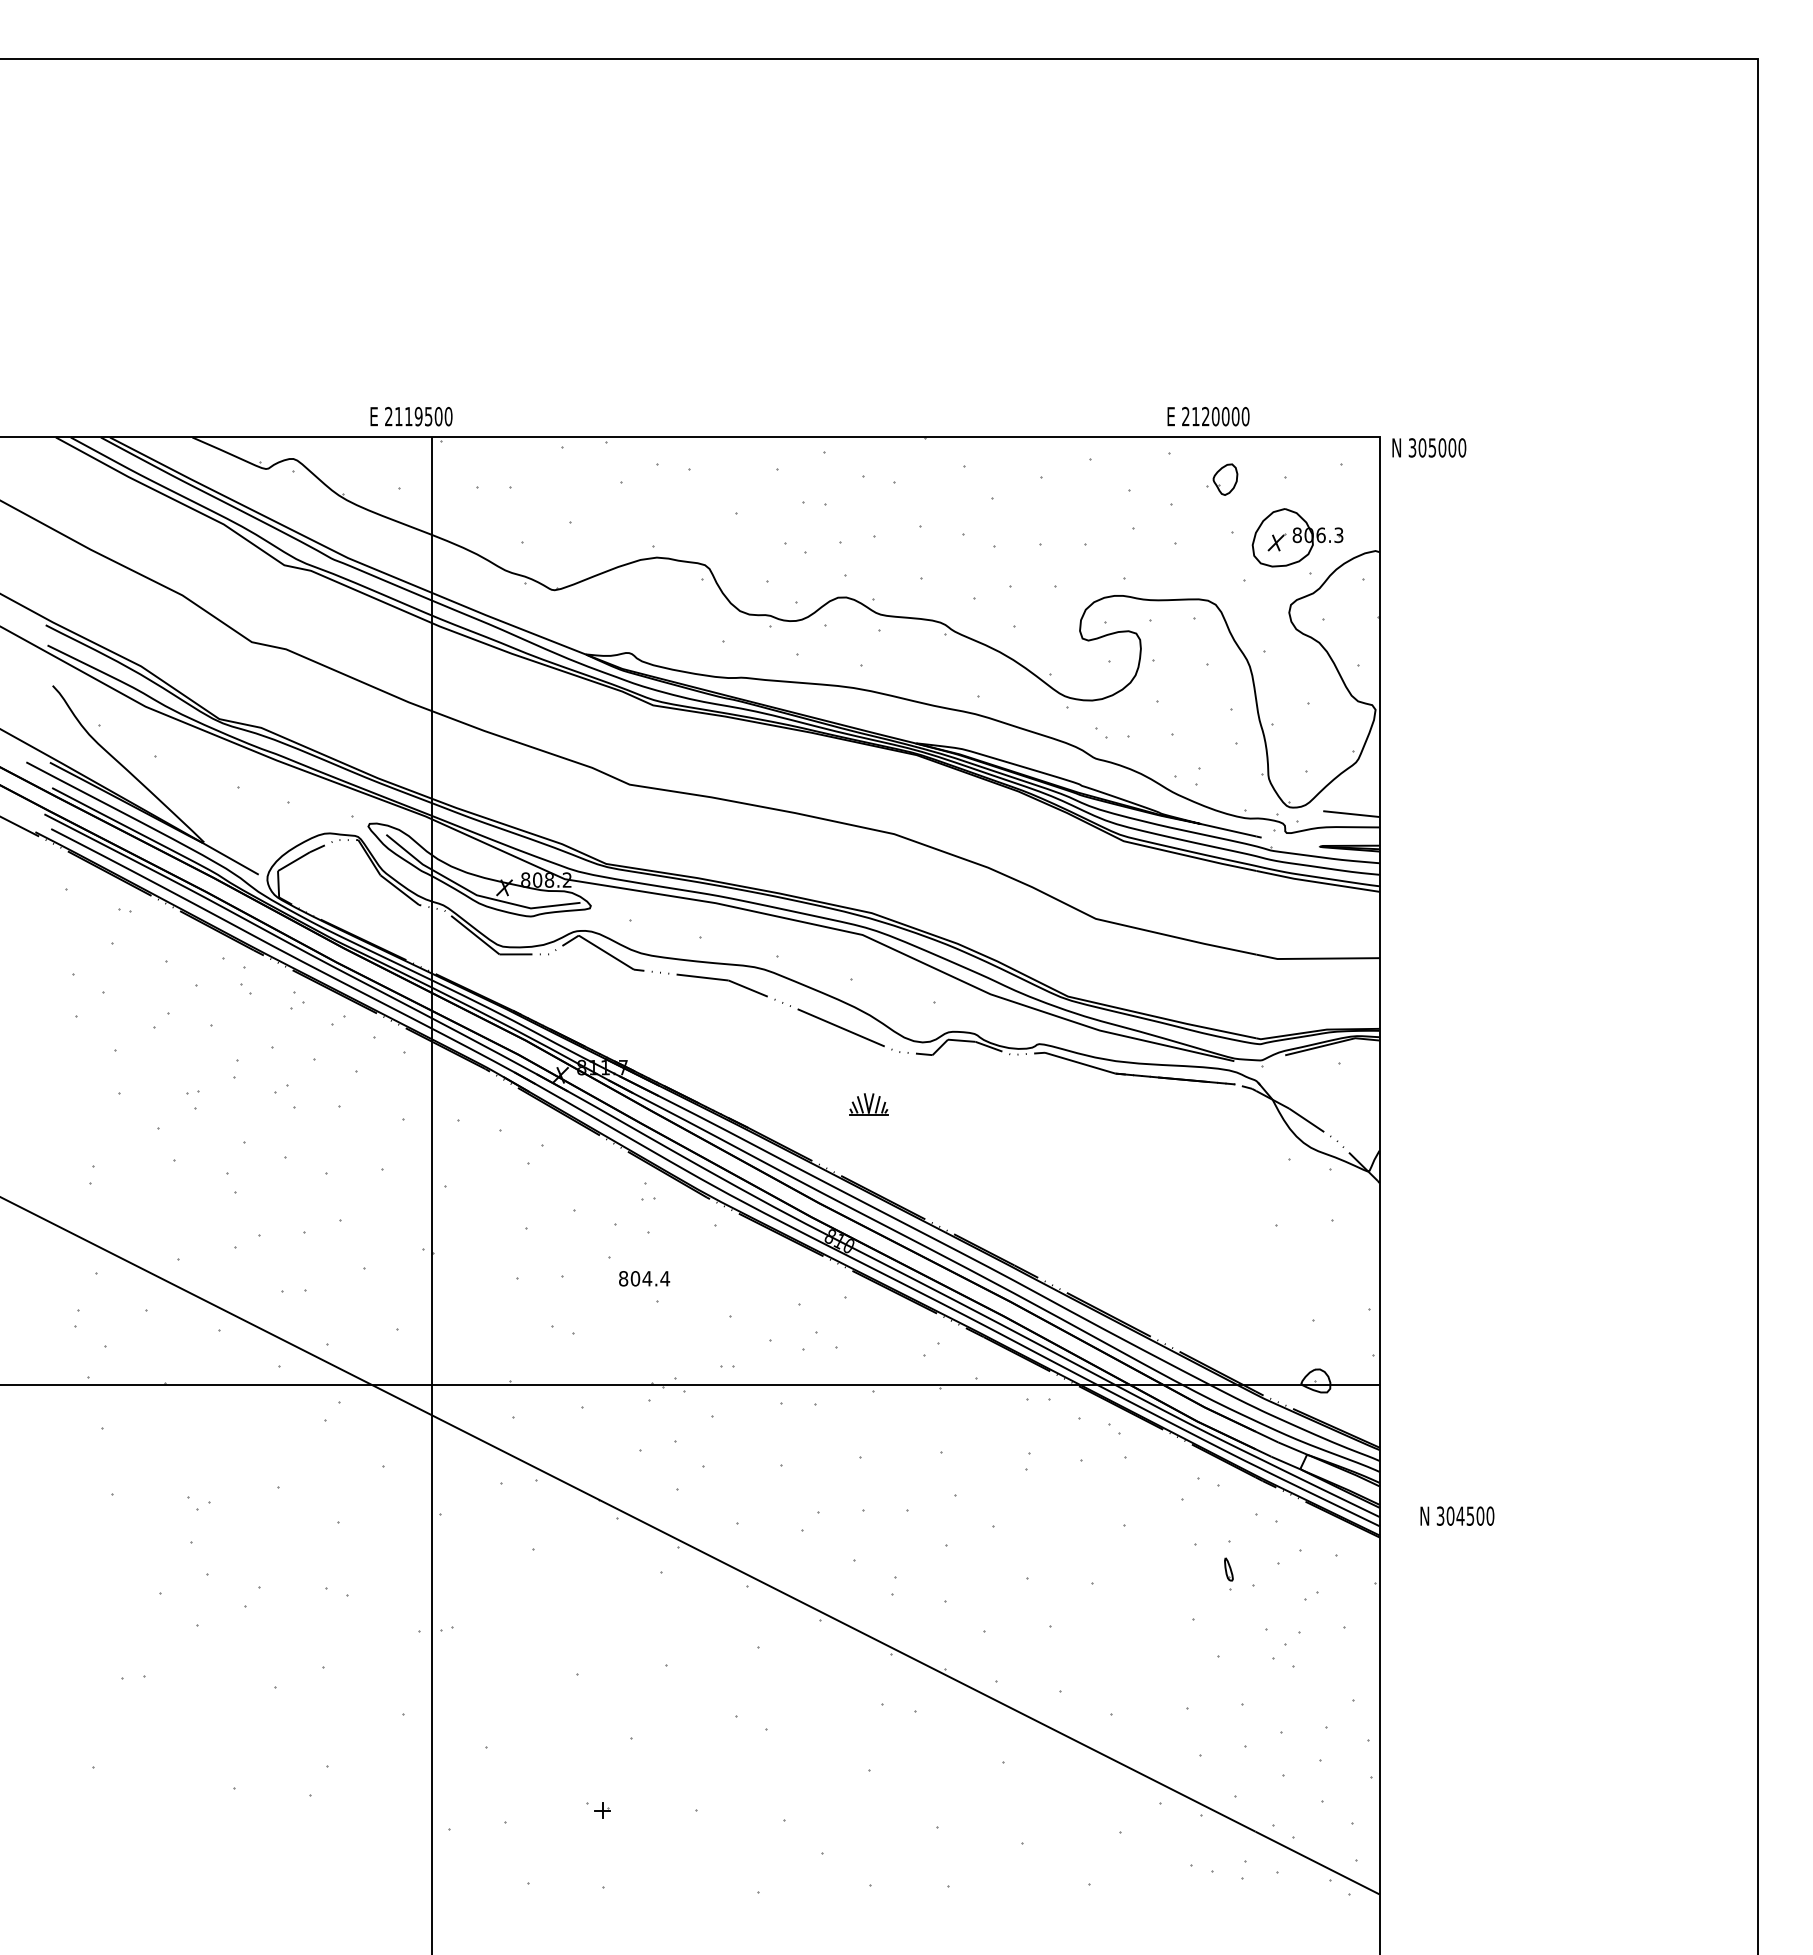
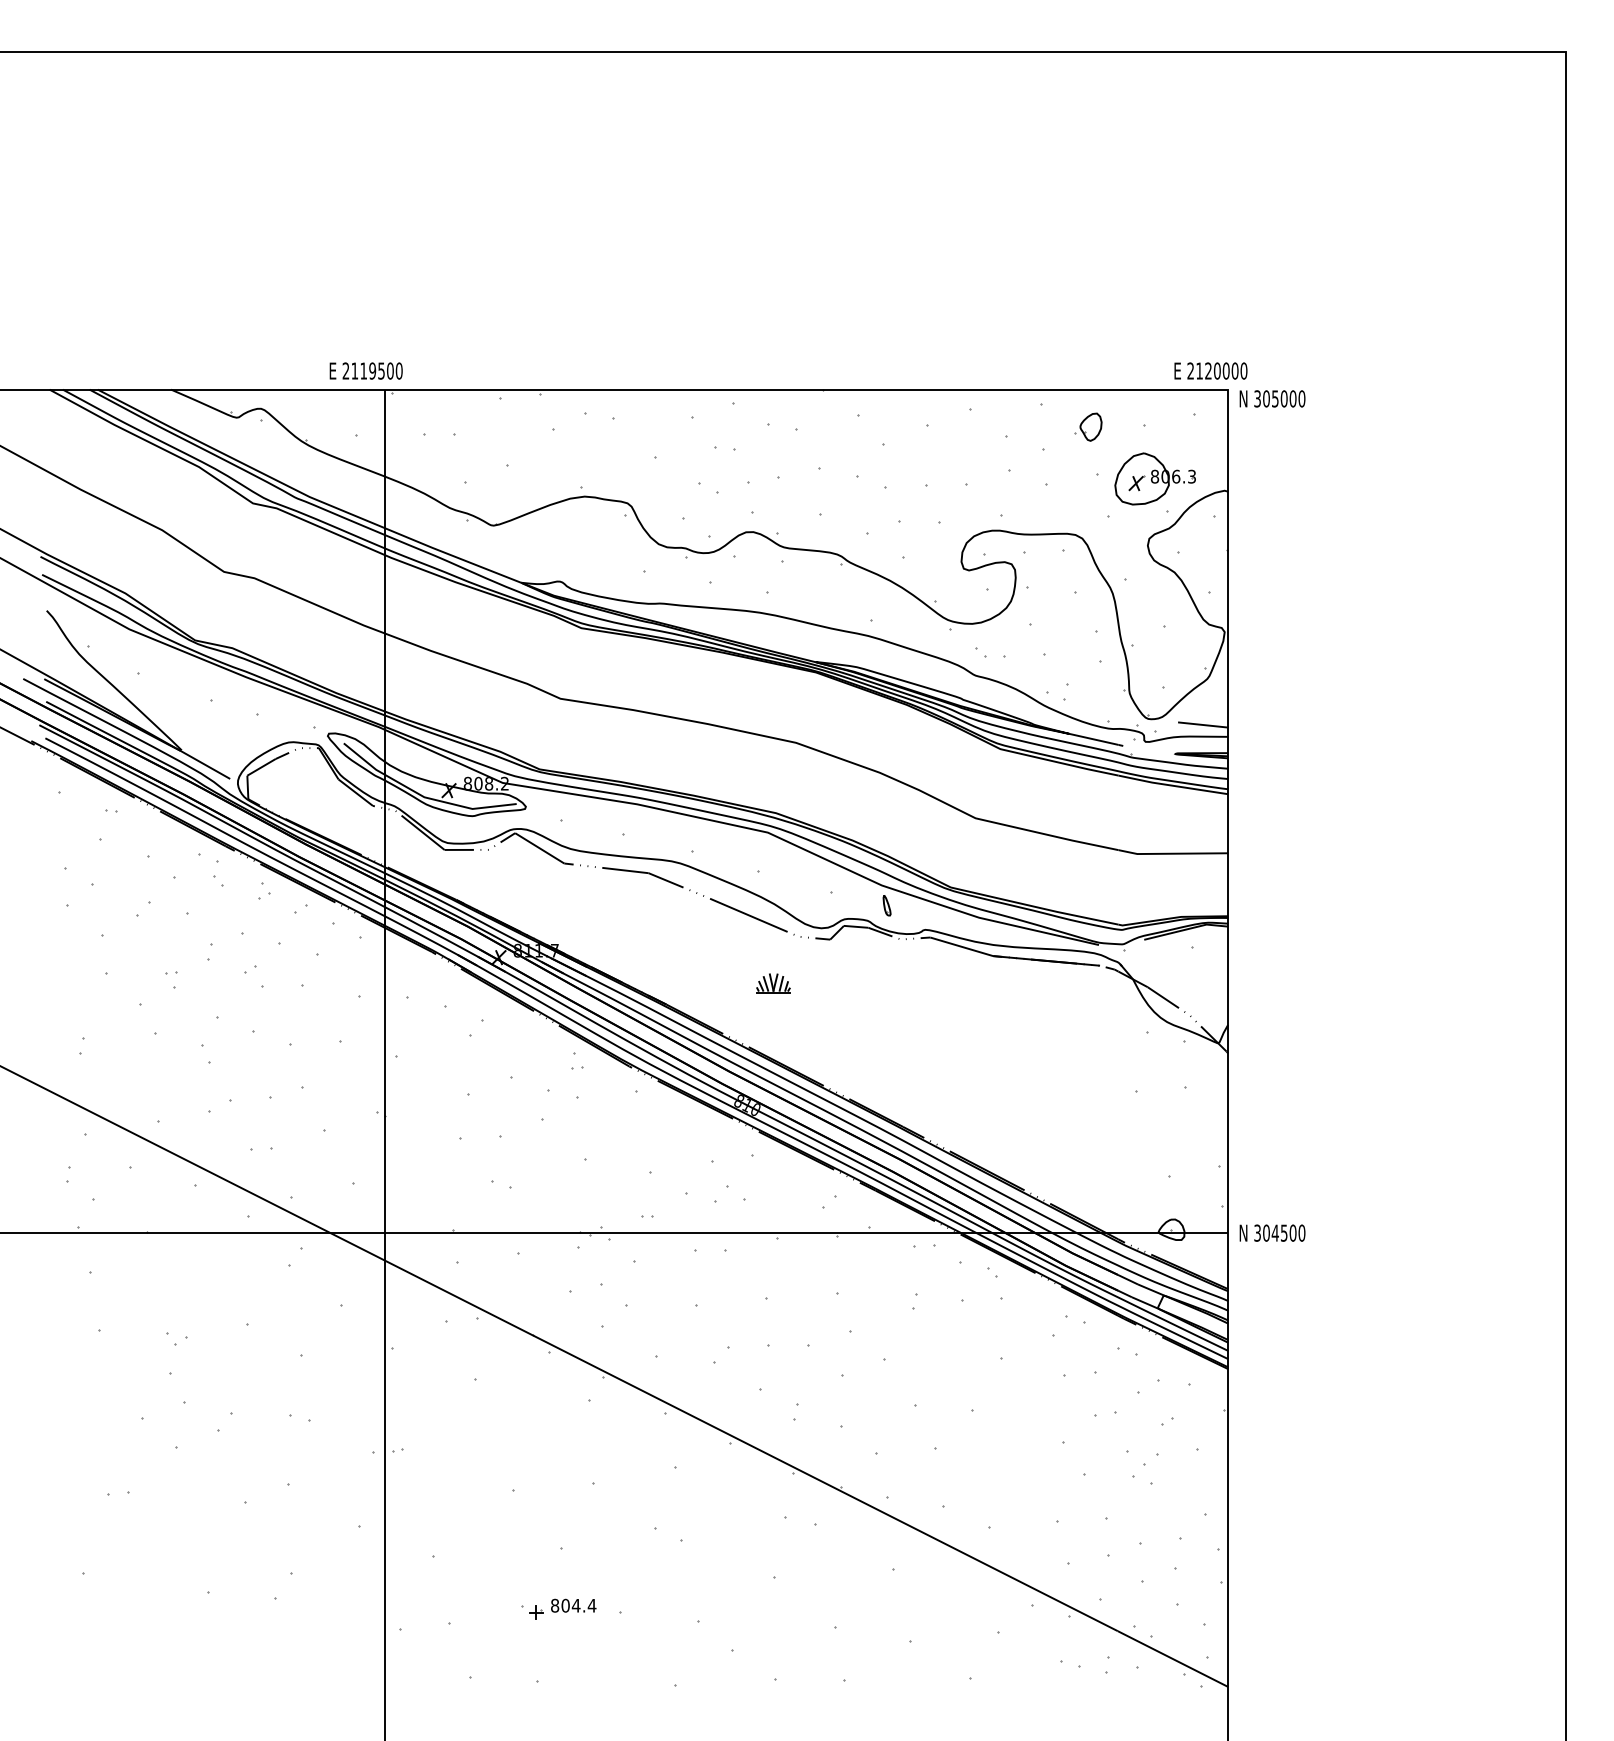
text: (1208, 416) -> (1210, 370), moved
text: (644, 1278) -> (573, 1605), moved
text: (1457, 1515) -> (1272, 1232), moved
part: (1228, 1569) -> (886, 905), moved

